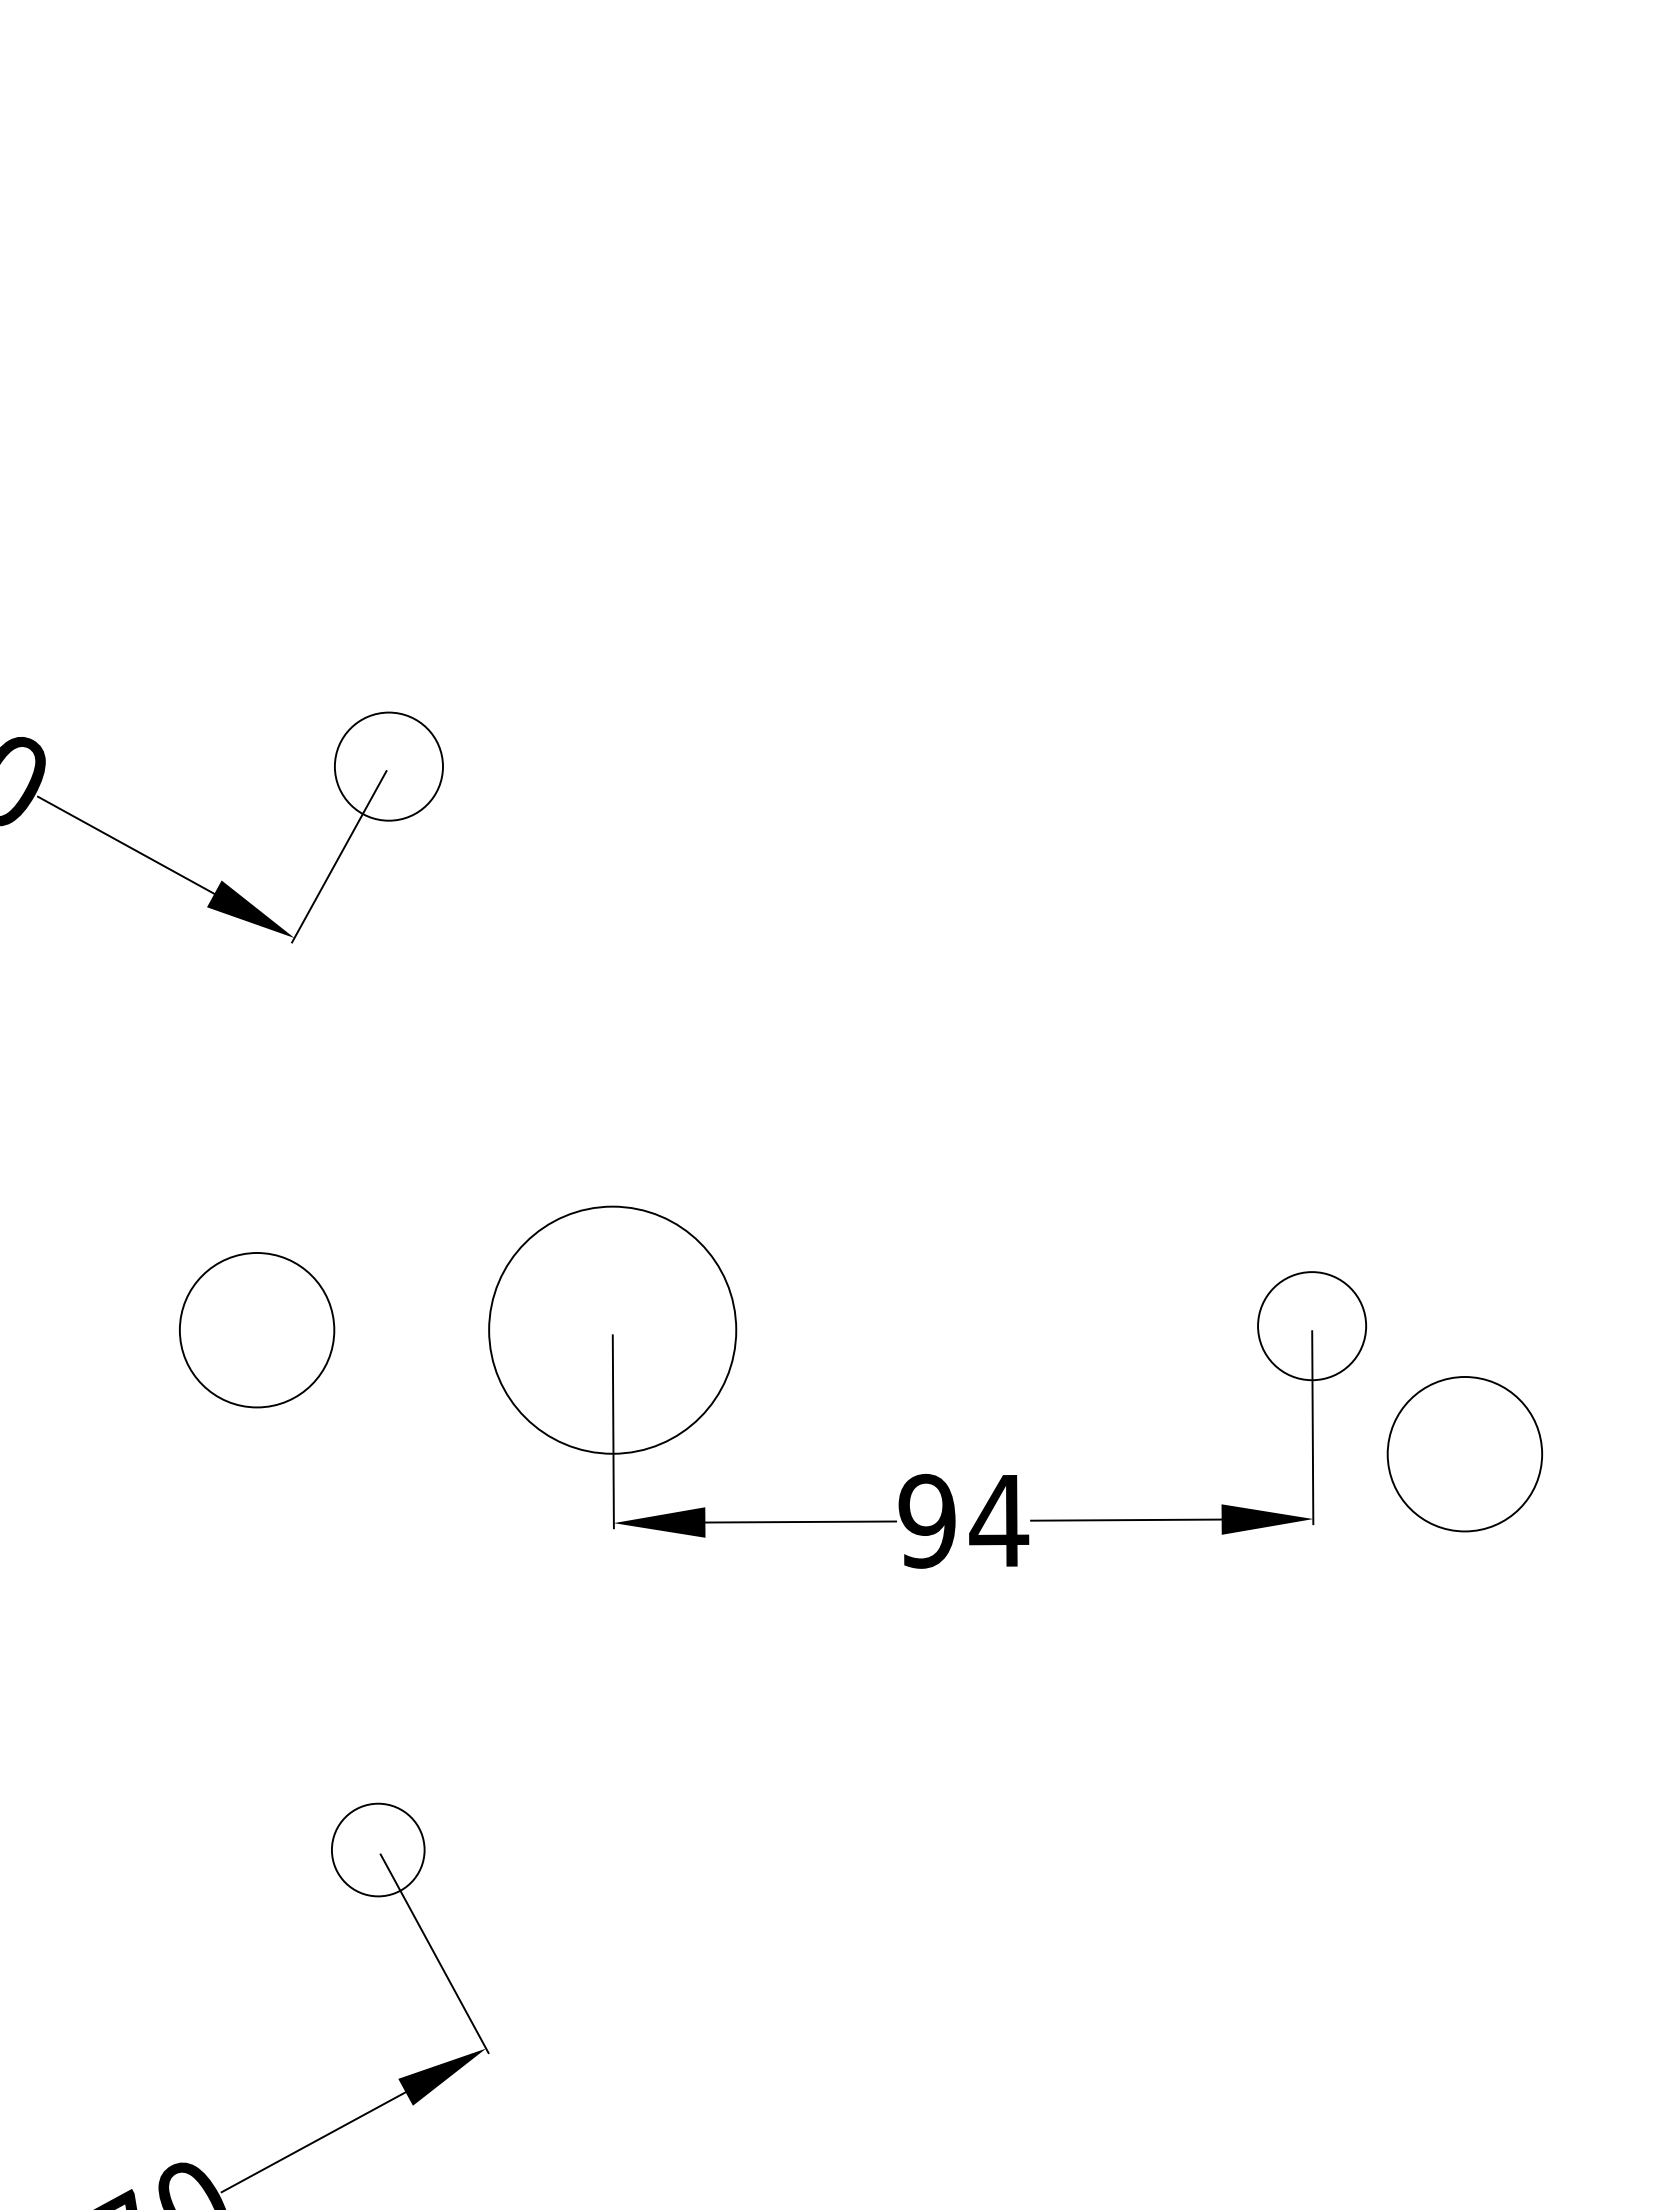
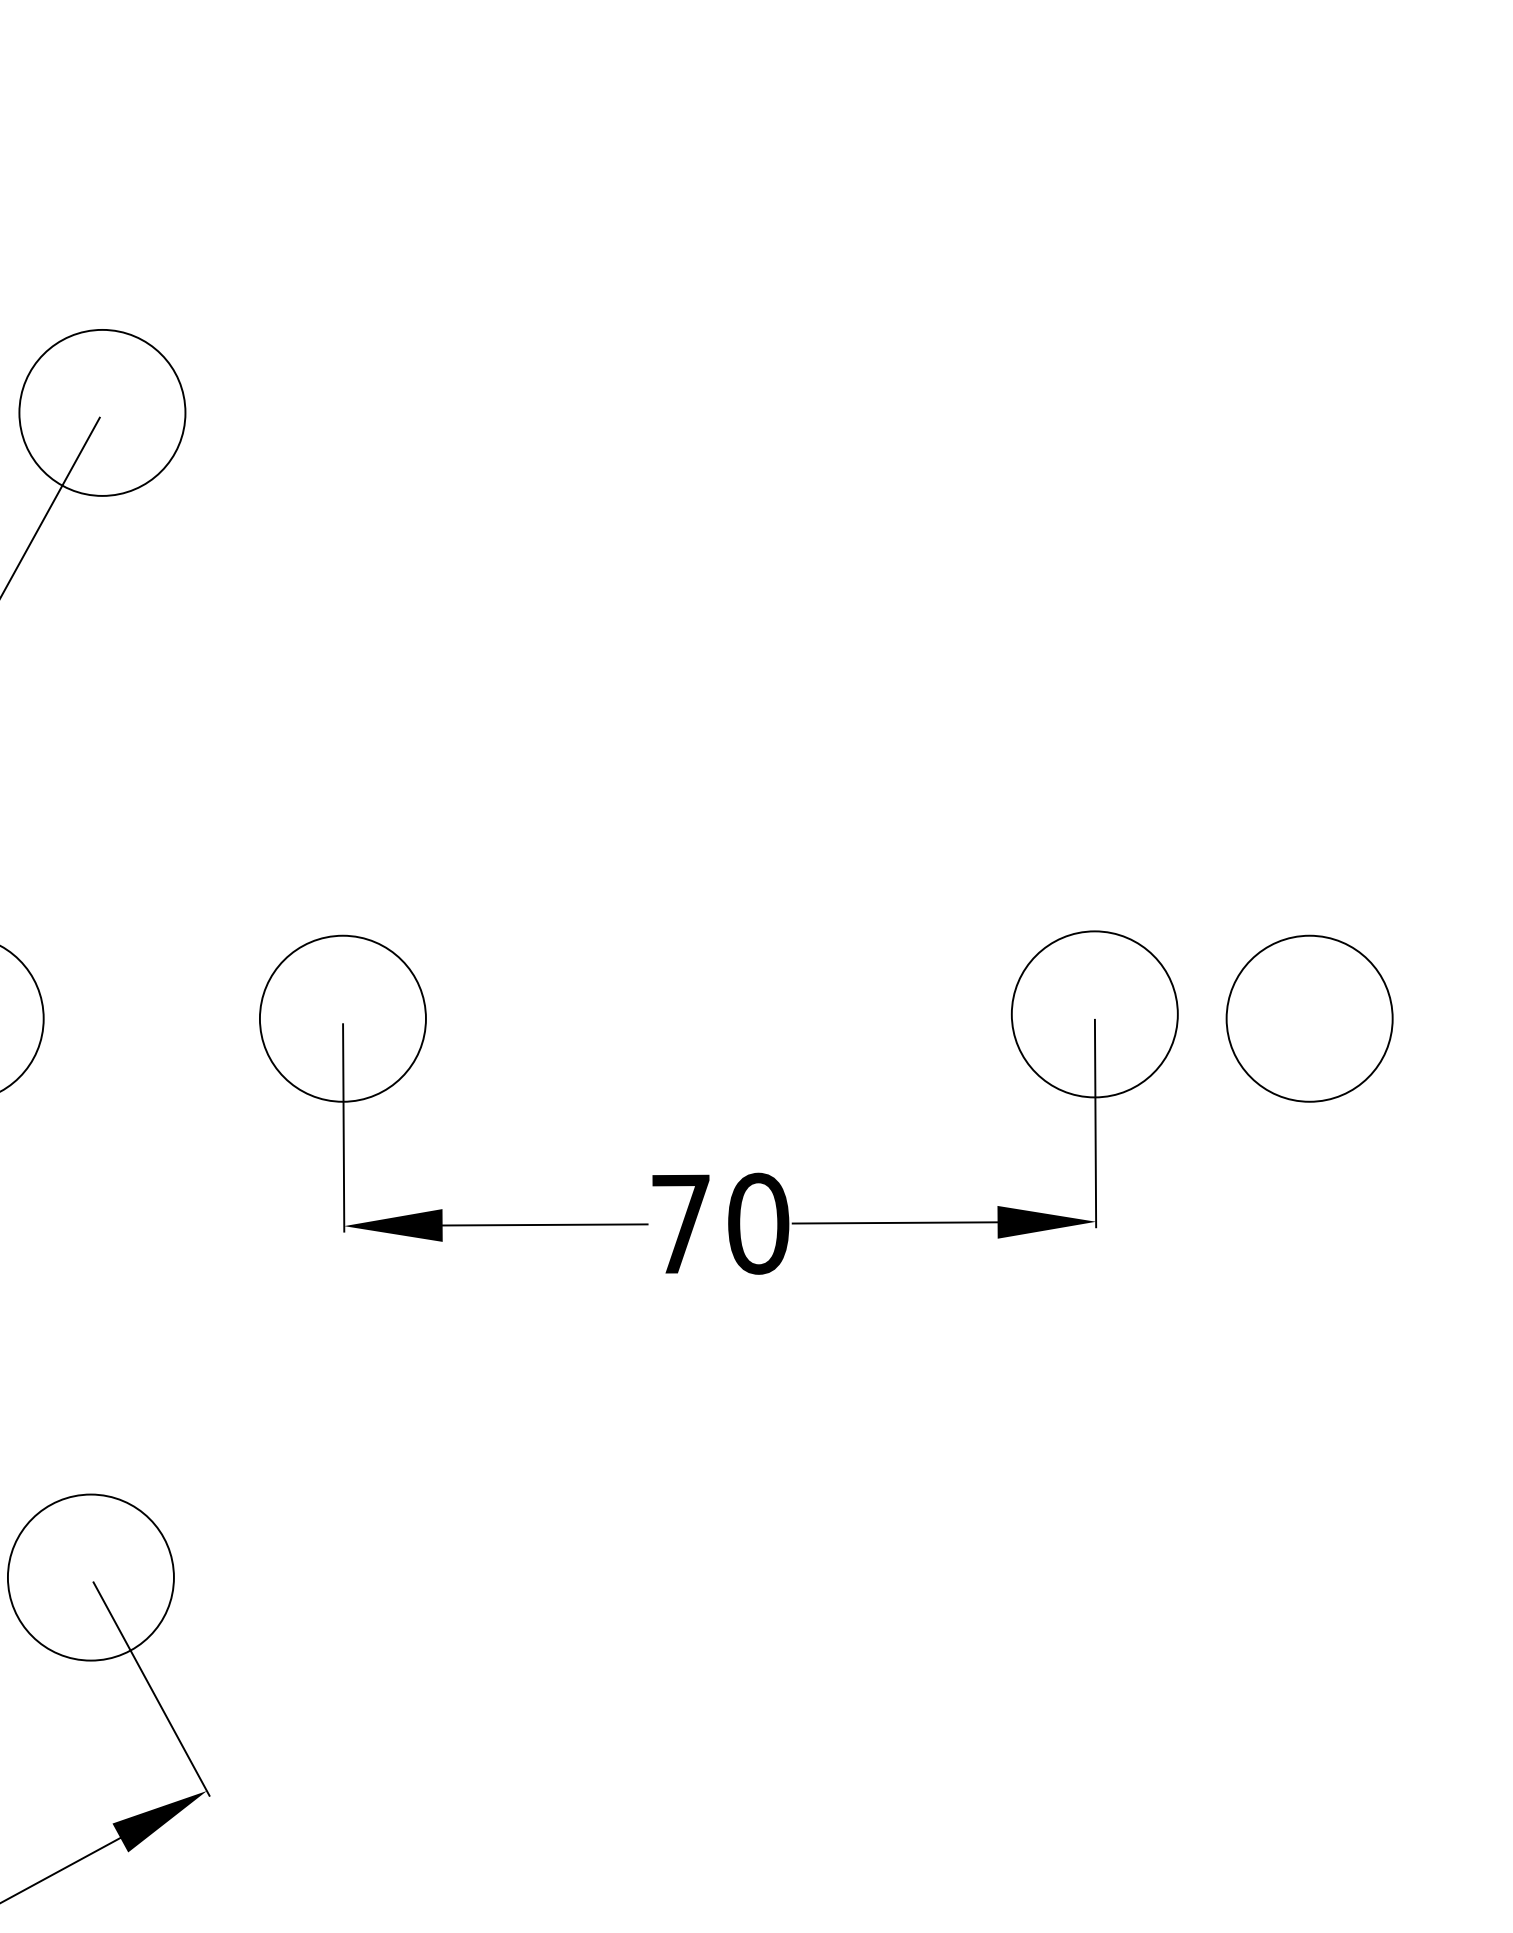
circle: (388, 766) -> (101, 412), size x1.43
circle: (1311, 1325) -> (1094, 1013), size x1.43
circle: (612, 1329) -> (342, 1017), size x0.62
circle: (1464, 1454) -> (1309, 1019), moved
text: (963, 1520) -> (720, 1223), 94 -> 70
circle: (378, 1849) -> (91, 1576), size x1.67

